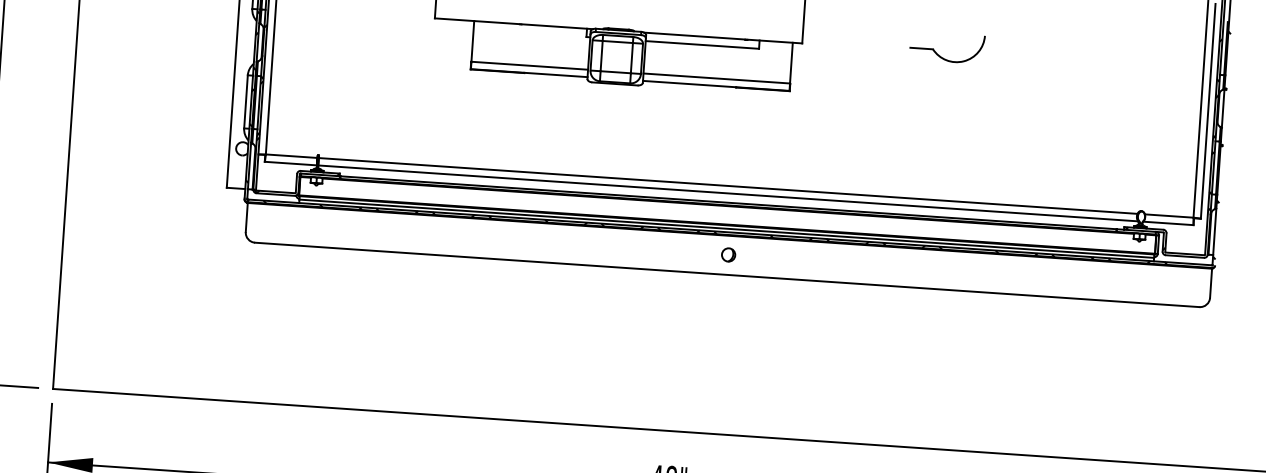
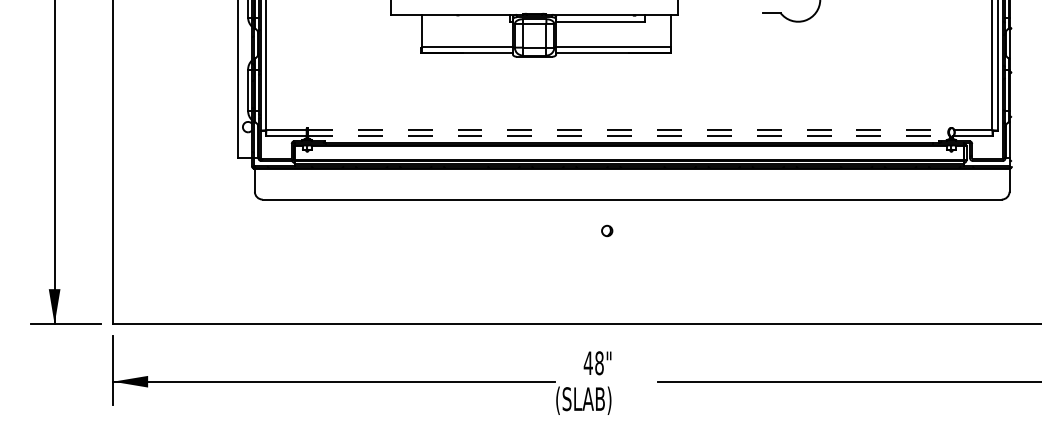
line: (728, 186) -> (628, 130), solid -> dashed
line: (728, 193) -> (628, 136), solid -> dashed
part: (729, 254) -> (607, 230), moved

